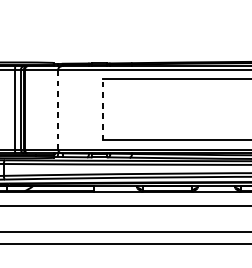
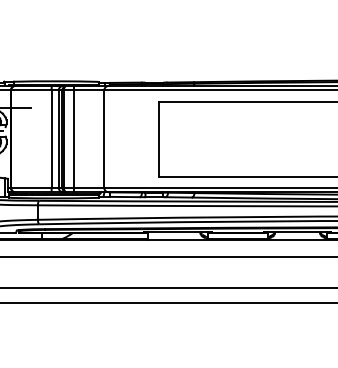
line: (103, 109) -> (159, 138), dashed -> solid
line: (33, 110) -> (74, 139), added
line: (58, 110) -> (104, 139), dashed -> solid

